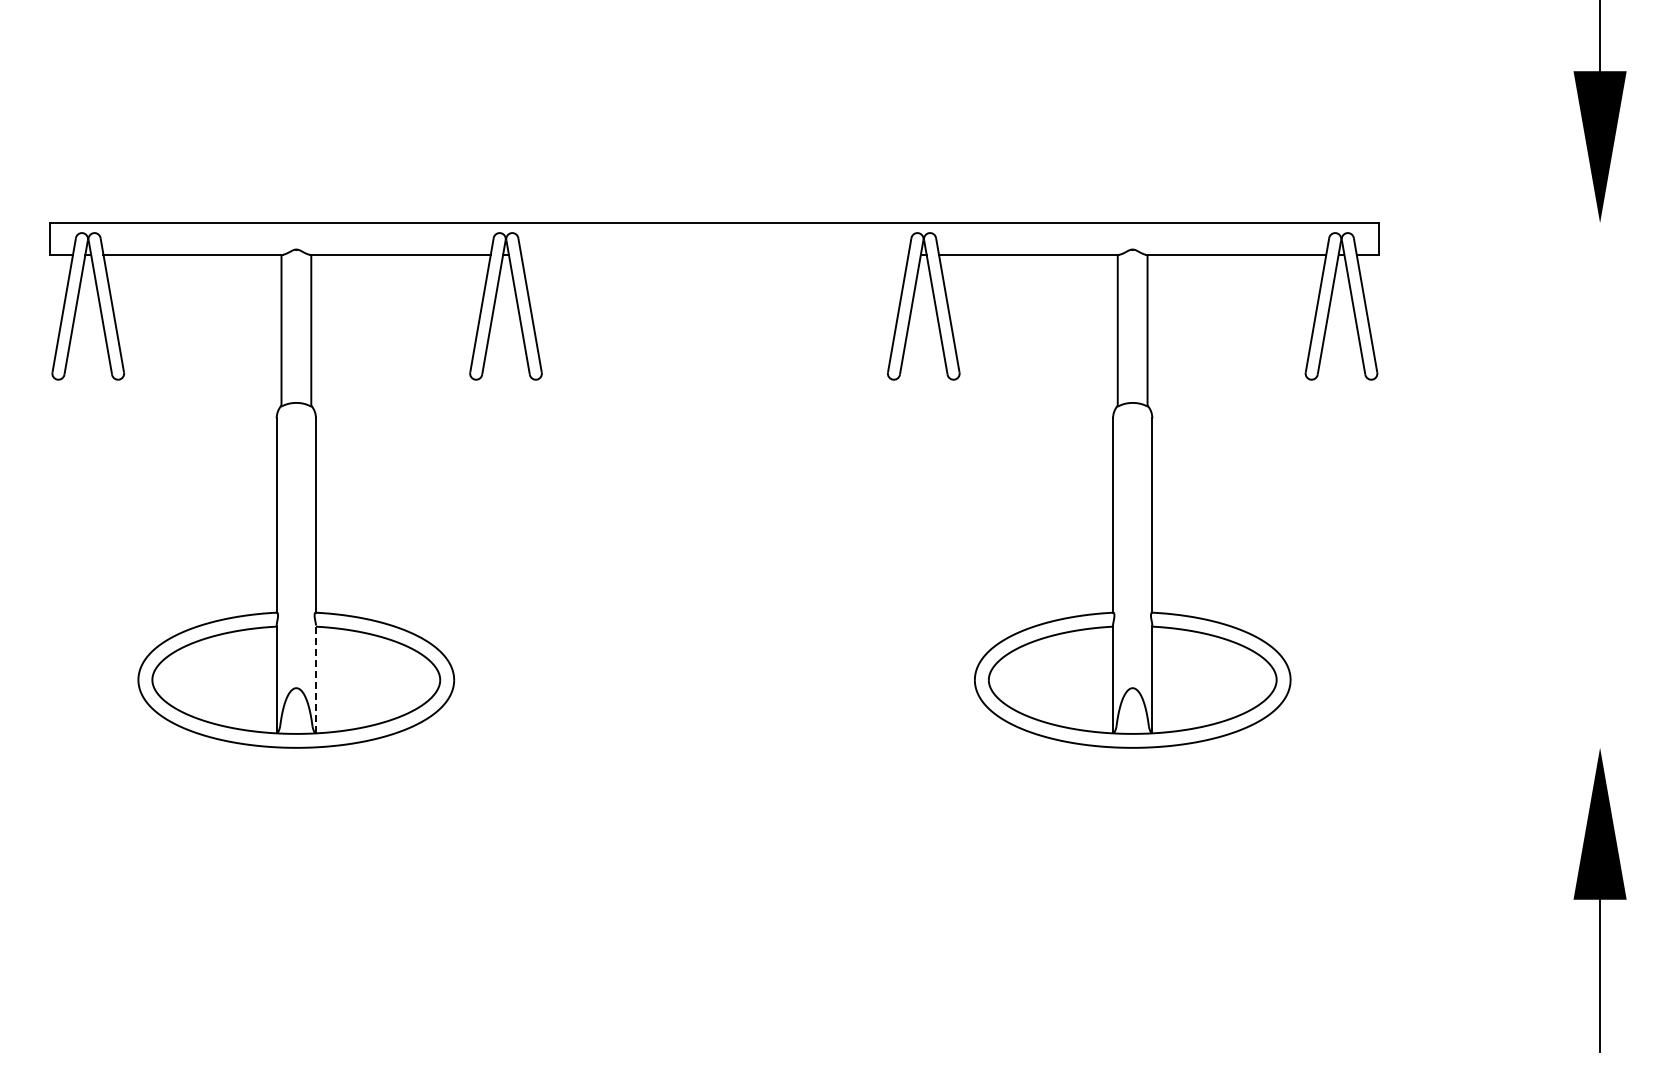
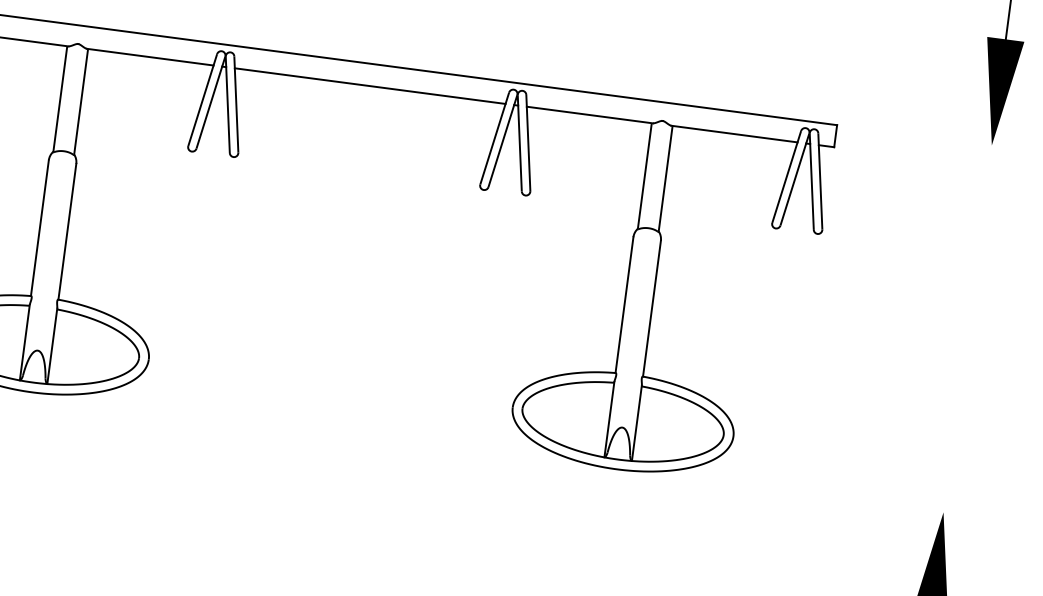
line: (714, 254) -> (369, 85), added
line: (316, 679) -> (52, 346), dashed -> solid

